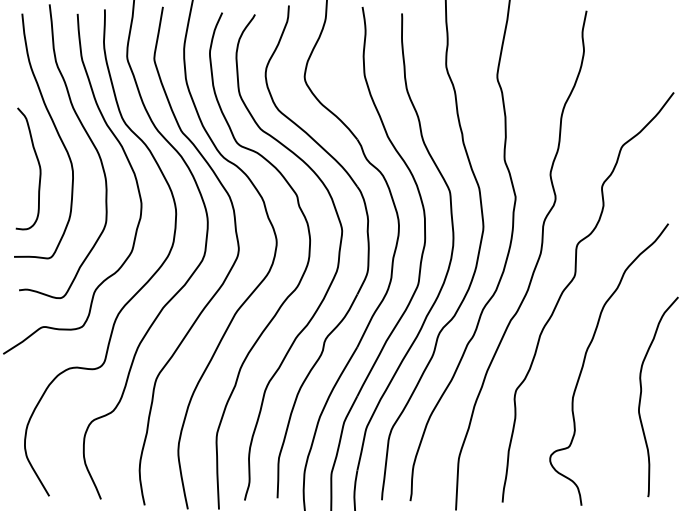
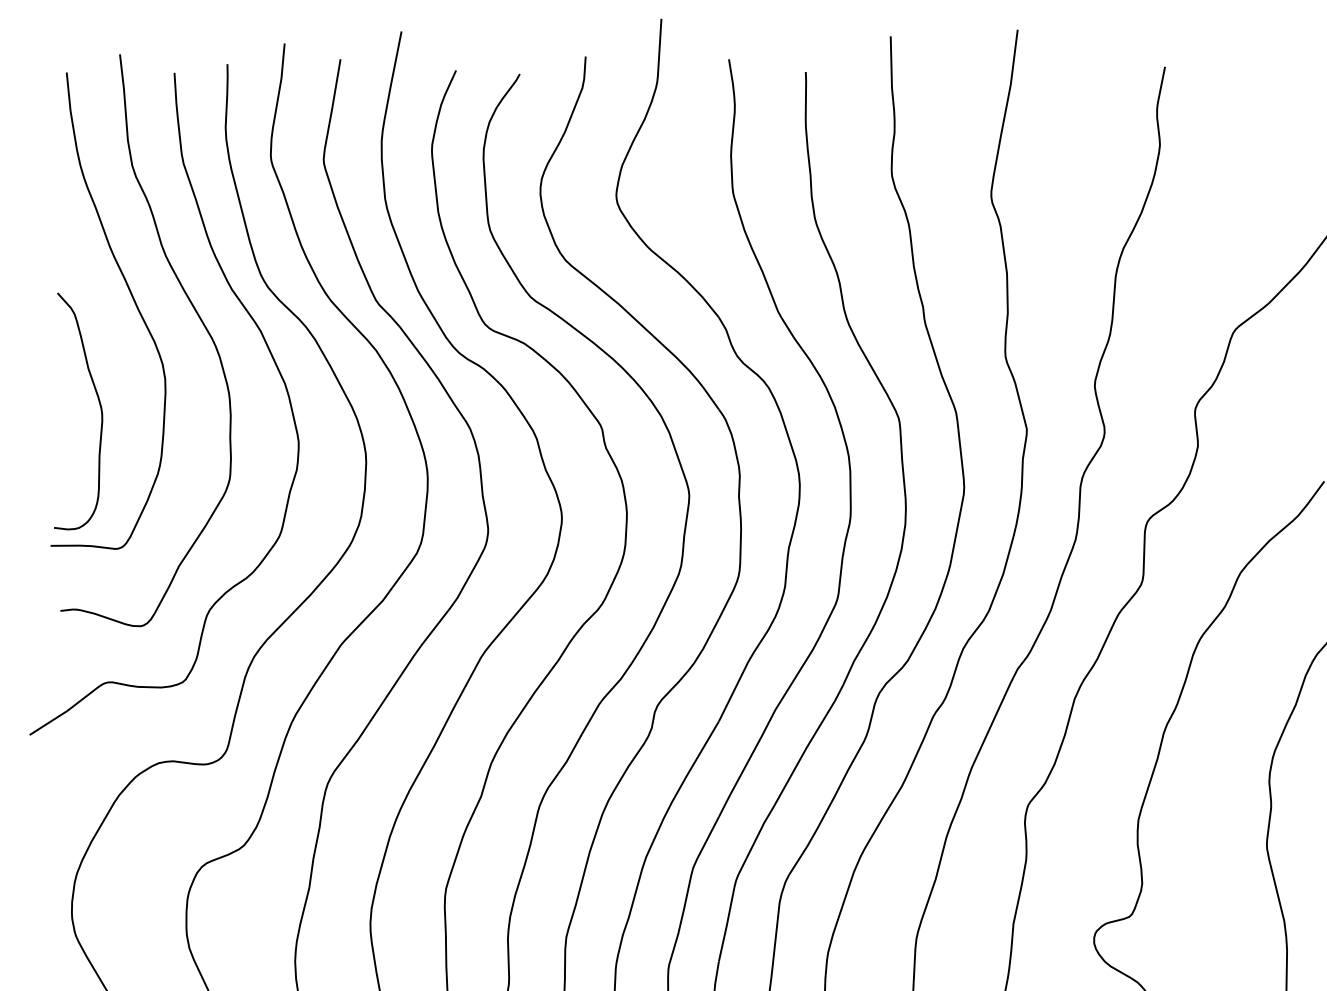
curve: (38, 165) -> (98, 404), moved

